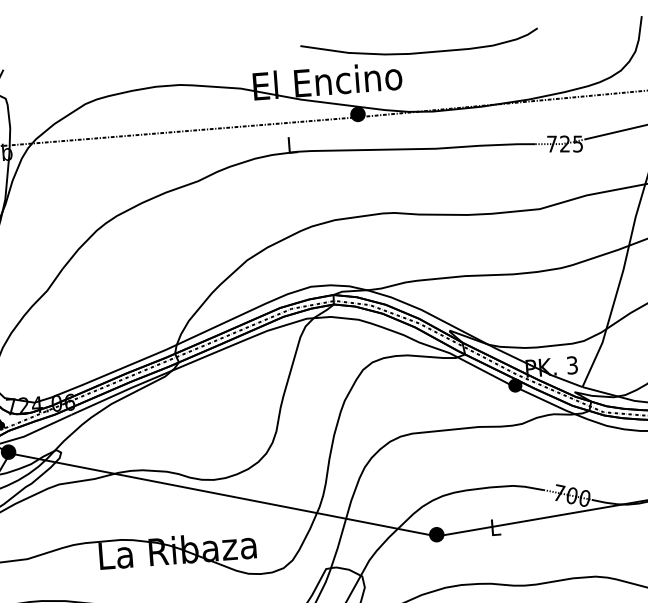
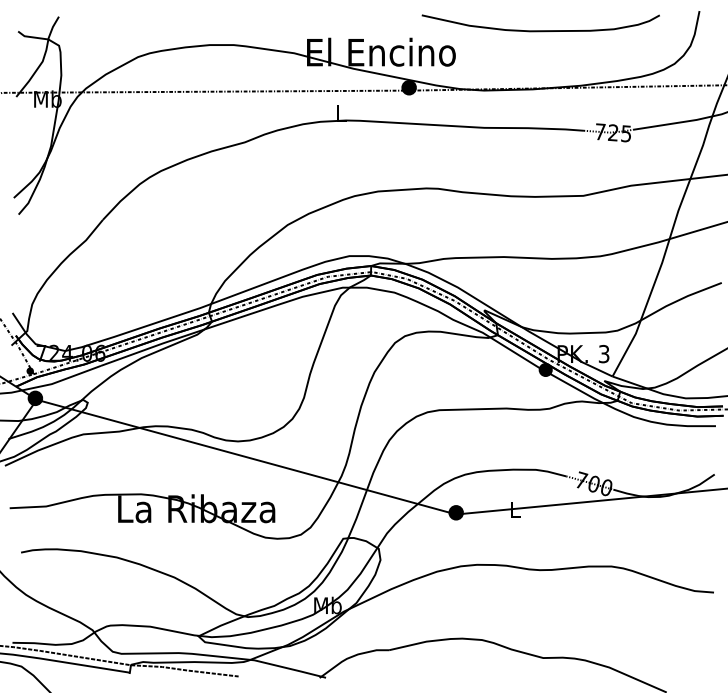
curve: (419, 52) -> (540, 30), moved

